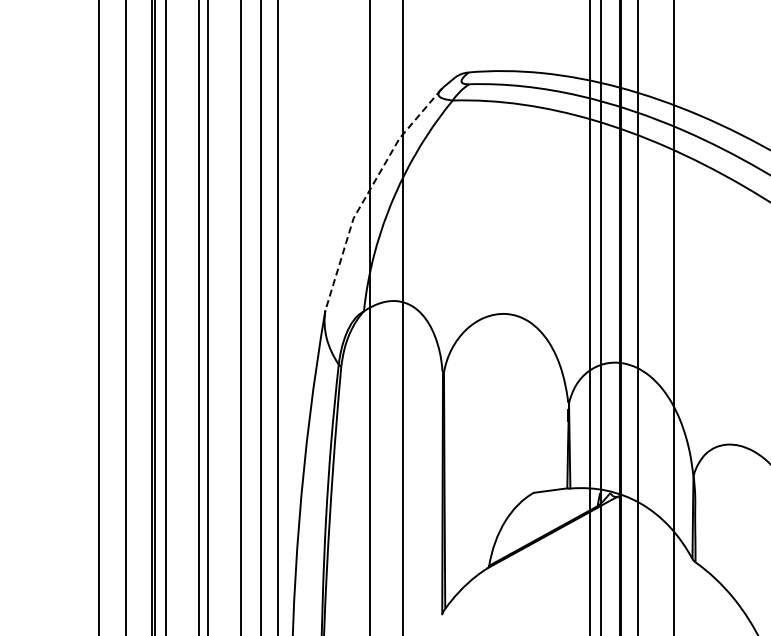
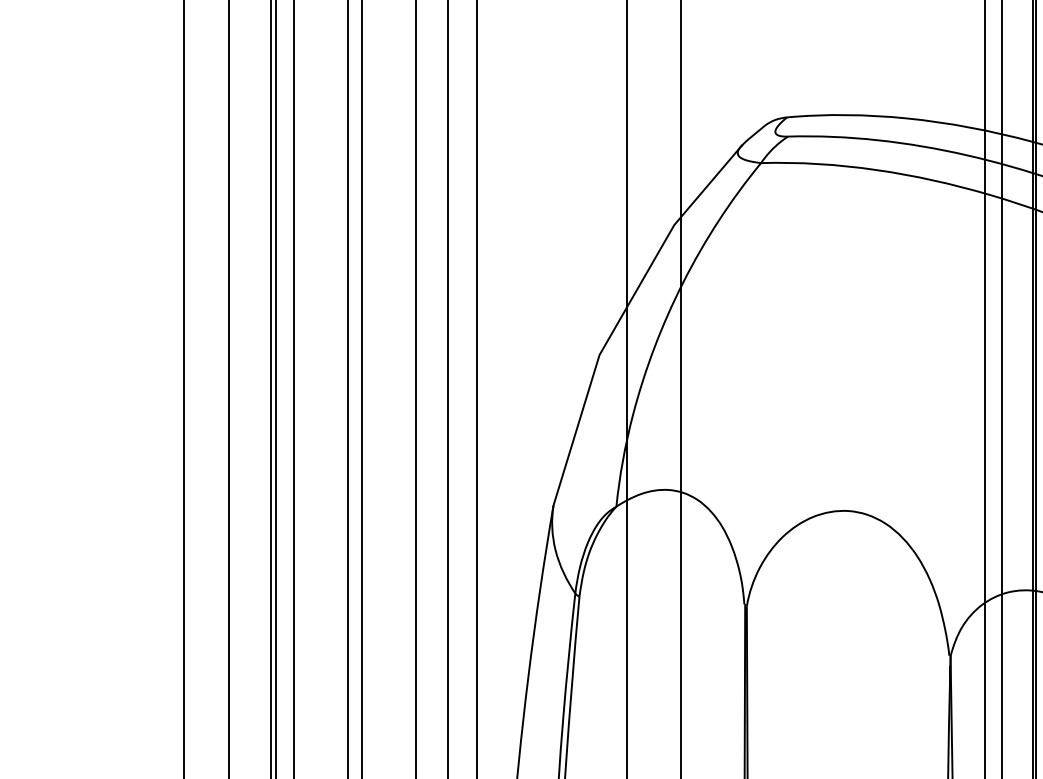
line: (368, 192) -> (623, 312), dashed -> solid

